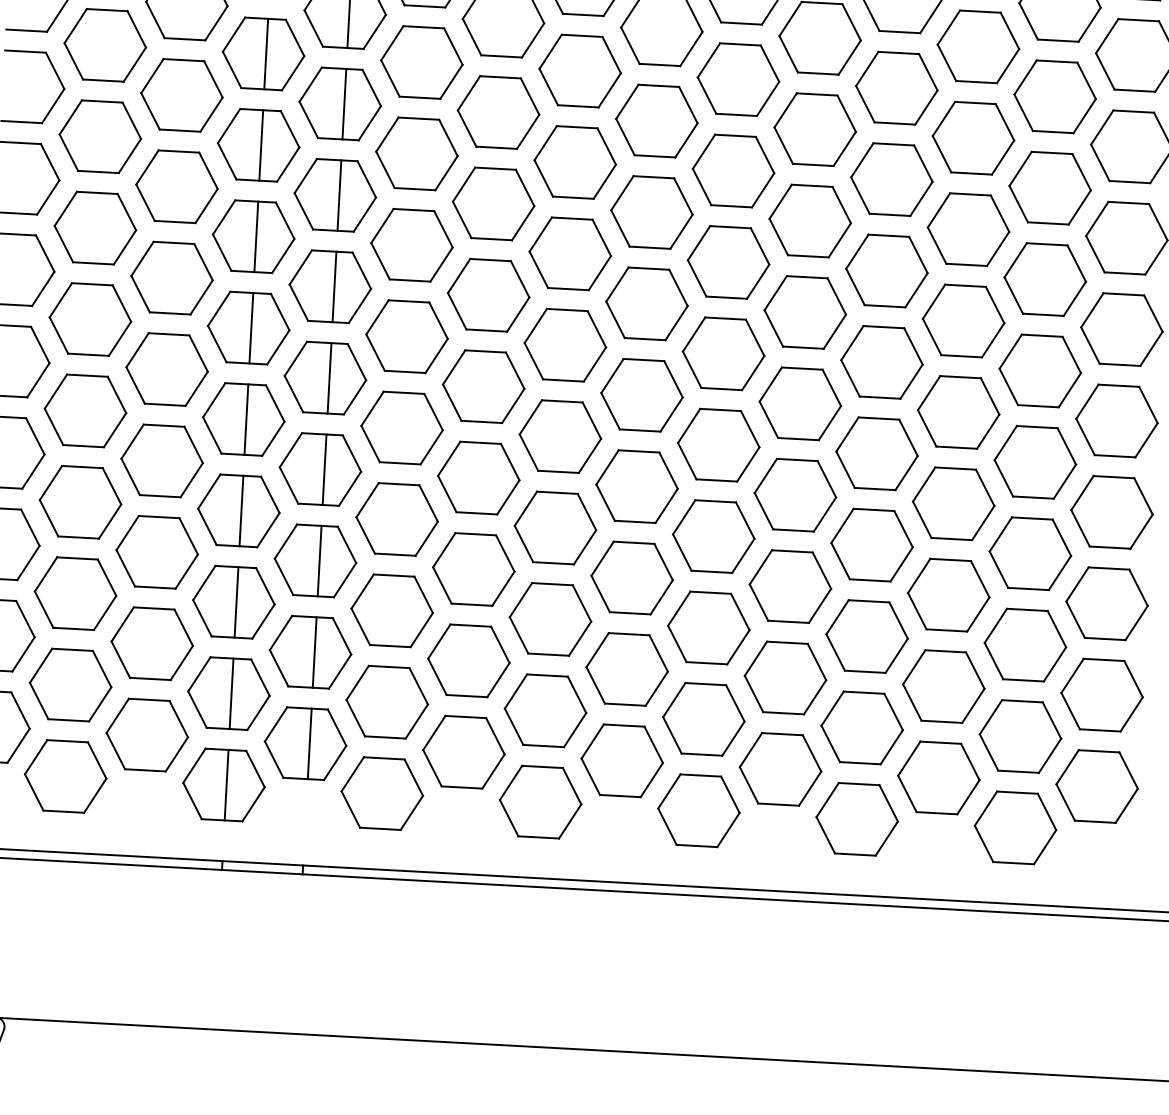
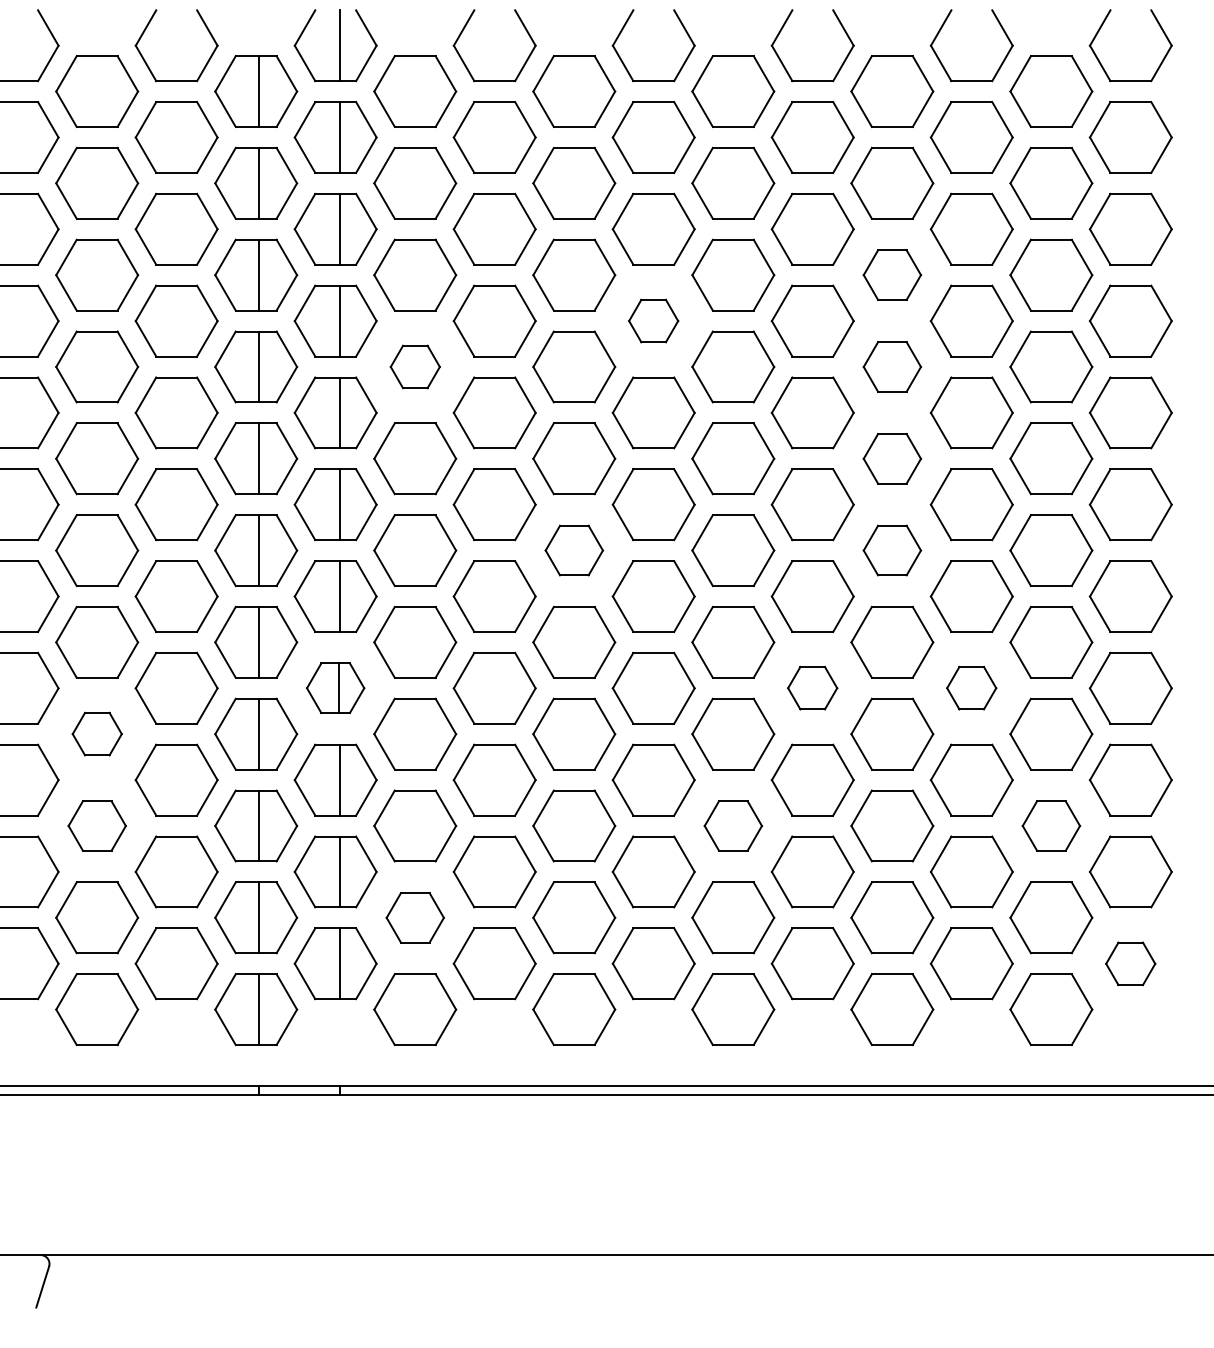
part: (897, 87) -> (892, 274), size x0.7
part: (656, 120) -> (653, 320), size x0.6
part: (417, 153) -> (415, 366), size x0.6
part: (892, 179) -> (892, 366), size x0.7
part: (887, 270) -> (892, 458), size x0.7
part: (565, 345) -> (574, 550), size x0.7
part: (882, 362) -> (892, 550), size x0.7
part: (320, 468) -> (335, 687), size x0.7
part: (795, 494) -> (812, 687), size x0.6
part: (80, 501) -> (97, 733), size x0.6
part: (953, 502) -> (971, 687), size x0.6
part: (75, 593) -> (97, 825), size x0.7
part: (709, 627) -> (733, 825), size x0.7
part: (1025, 644) -> (1051, 825), size x0.7
part: (387, 701) -> (415, 917), size x0.7
part: (1096, 786) -> (1130, 963), size x0.6

